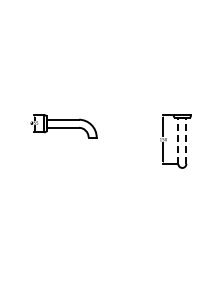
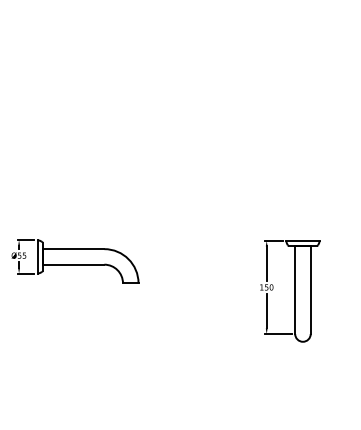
line: (178, 140) -> (295, 289), dashed -> solid
line: (186, 140) -> (310, 289), dashed -> solid

